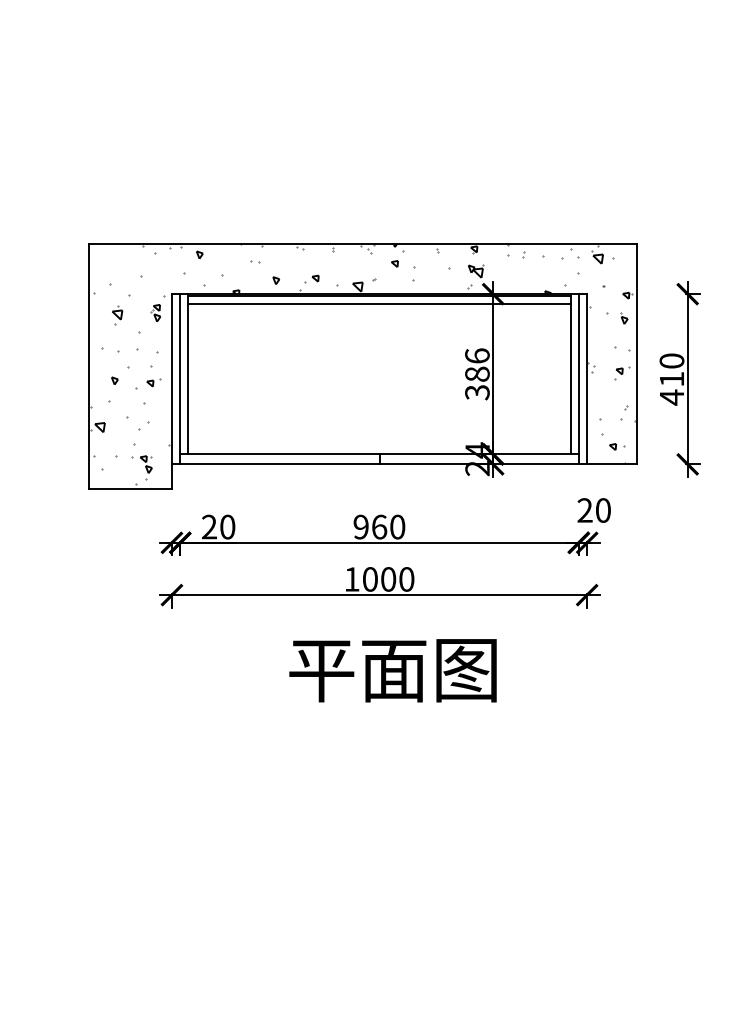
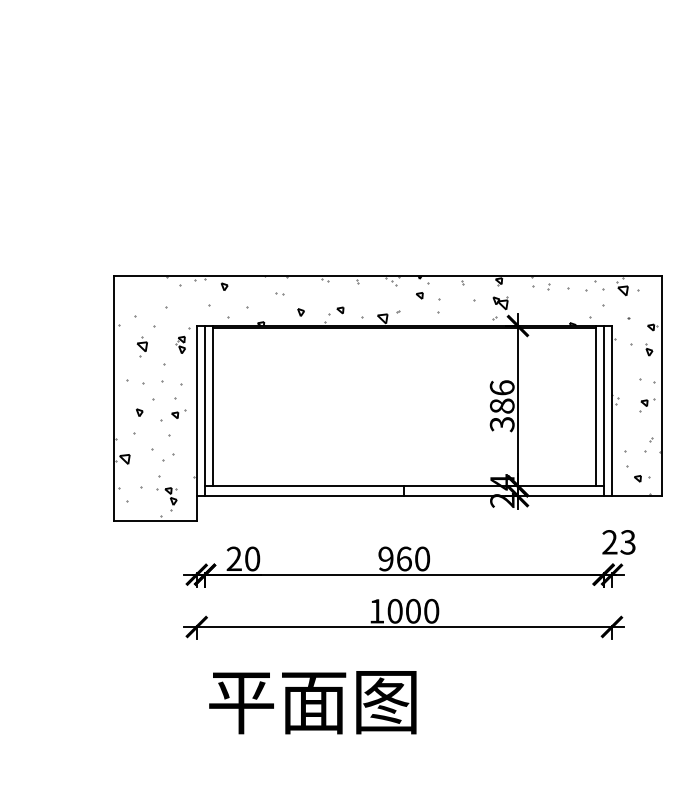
line: (379, 303) -> (404, 335), removed
text: (602, 510) -> (627, 542), 20 -> 23
text: (392, 670) -> (312, 702), moved

